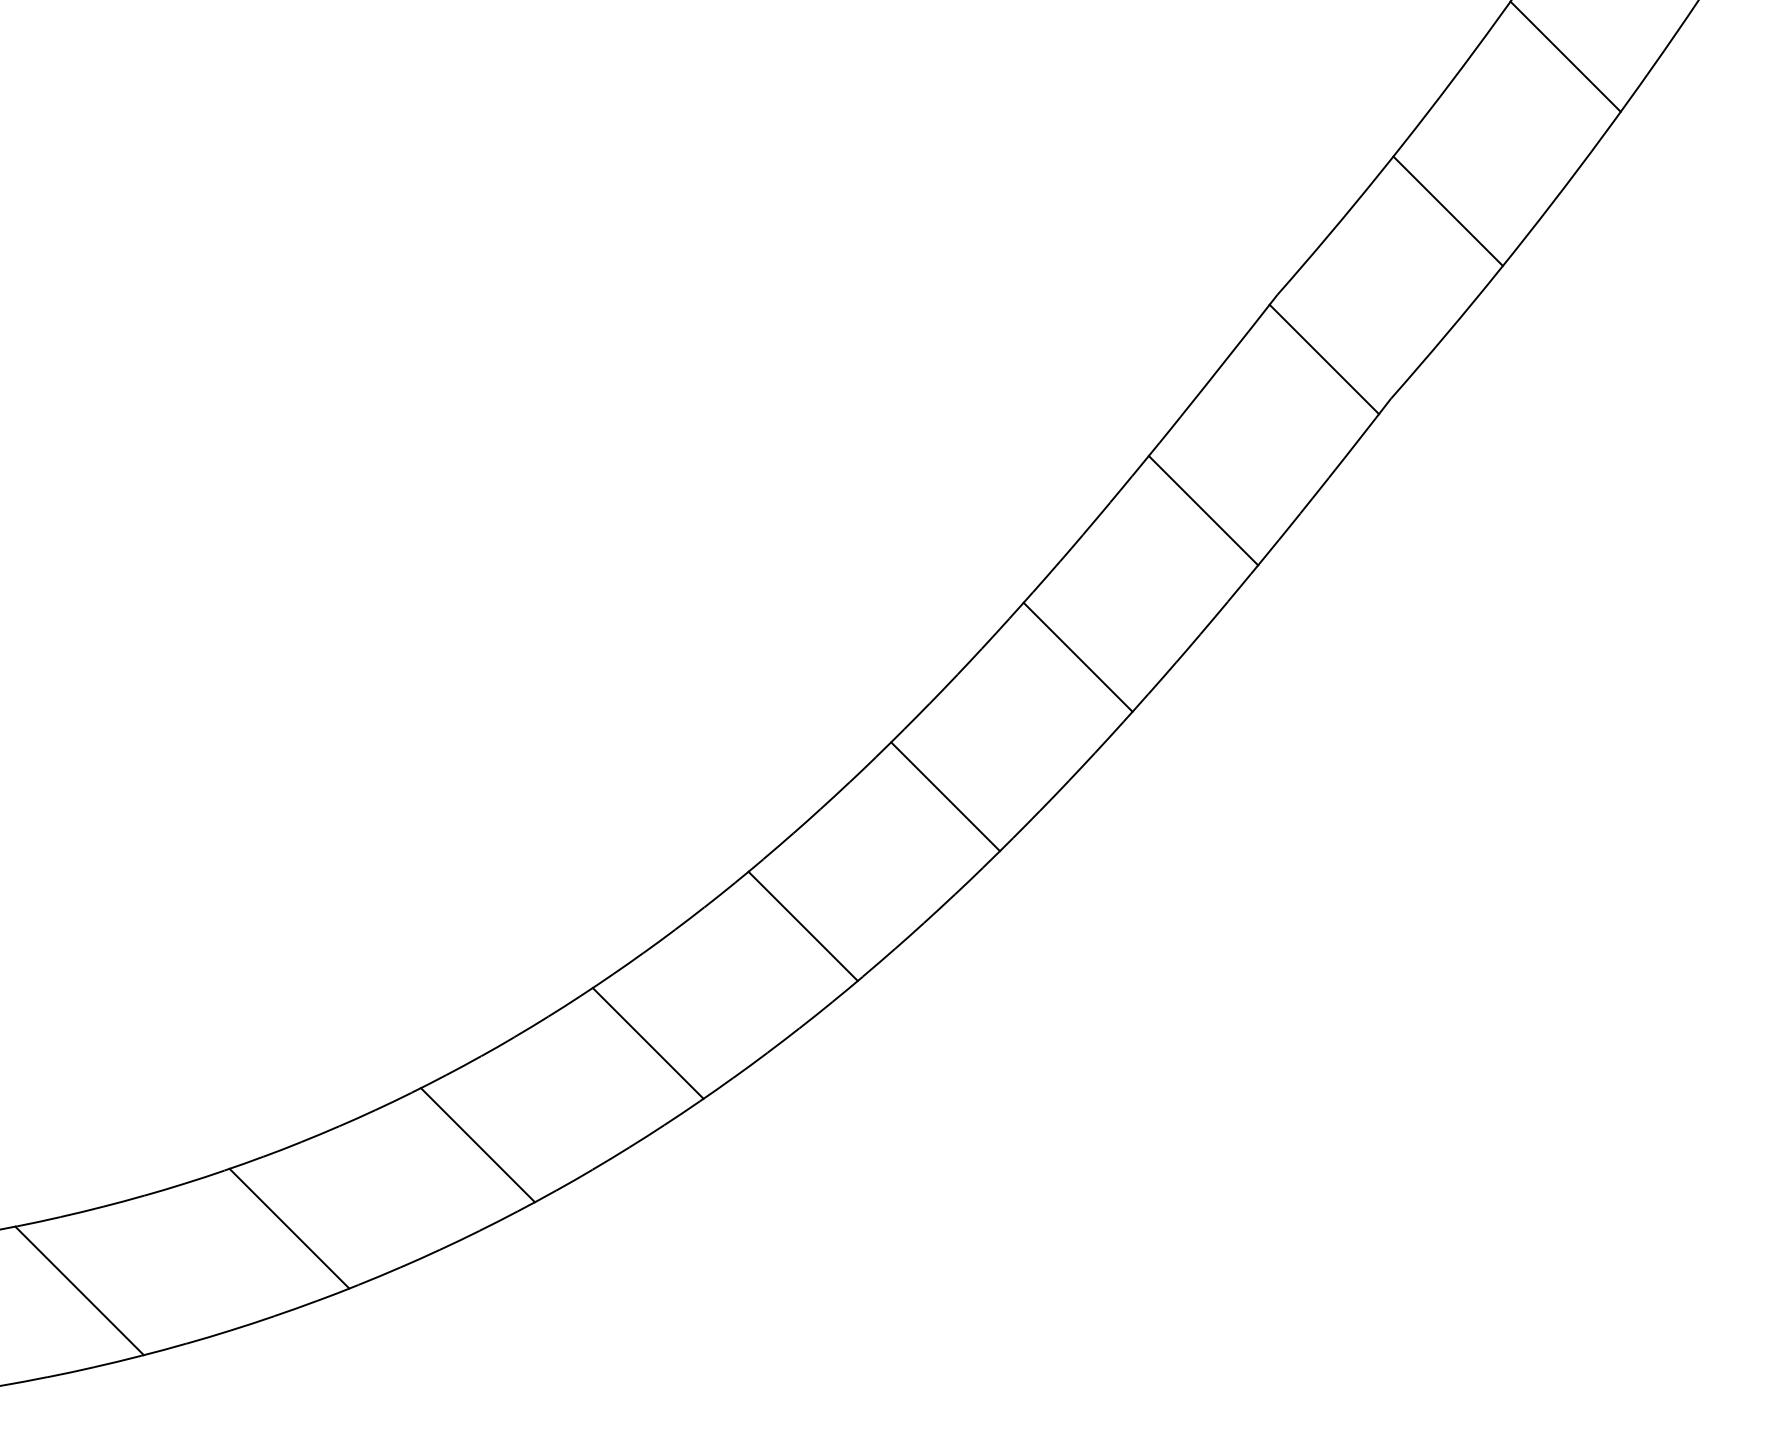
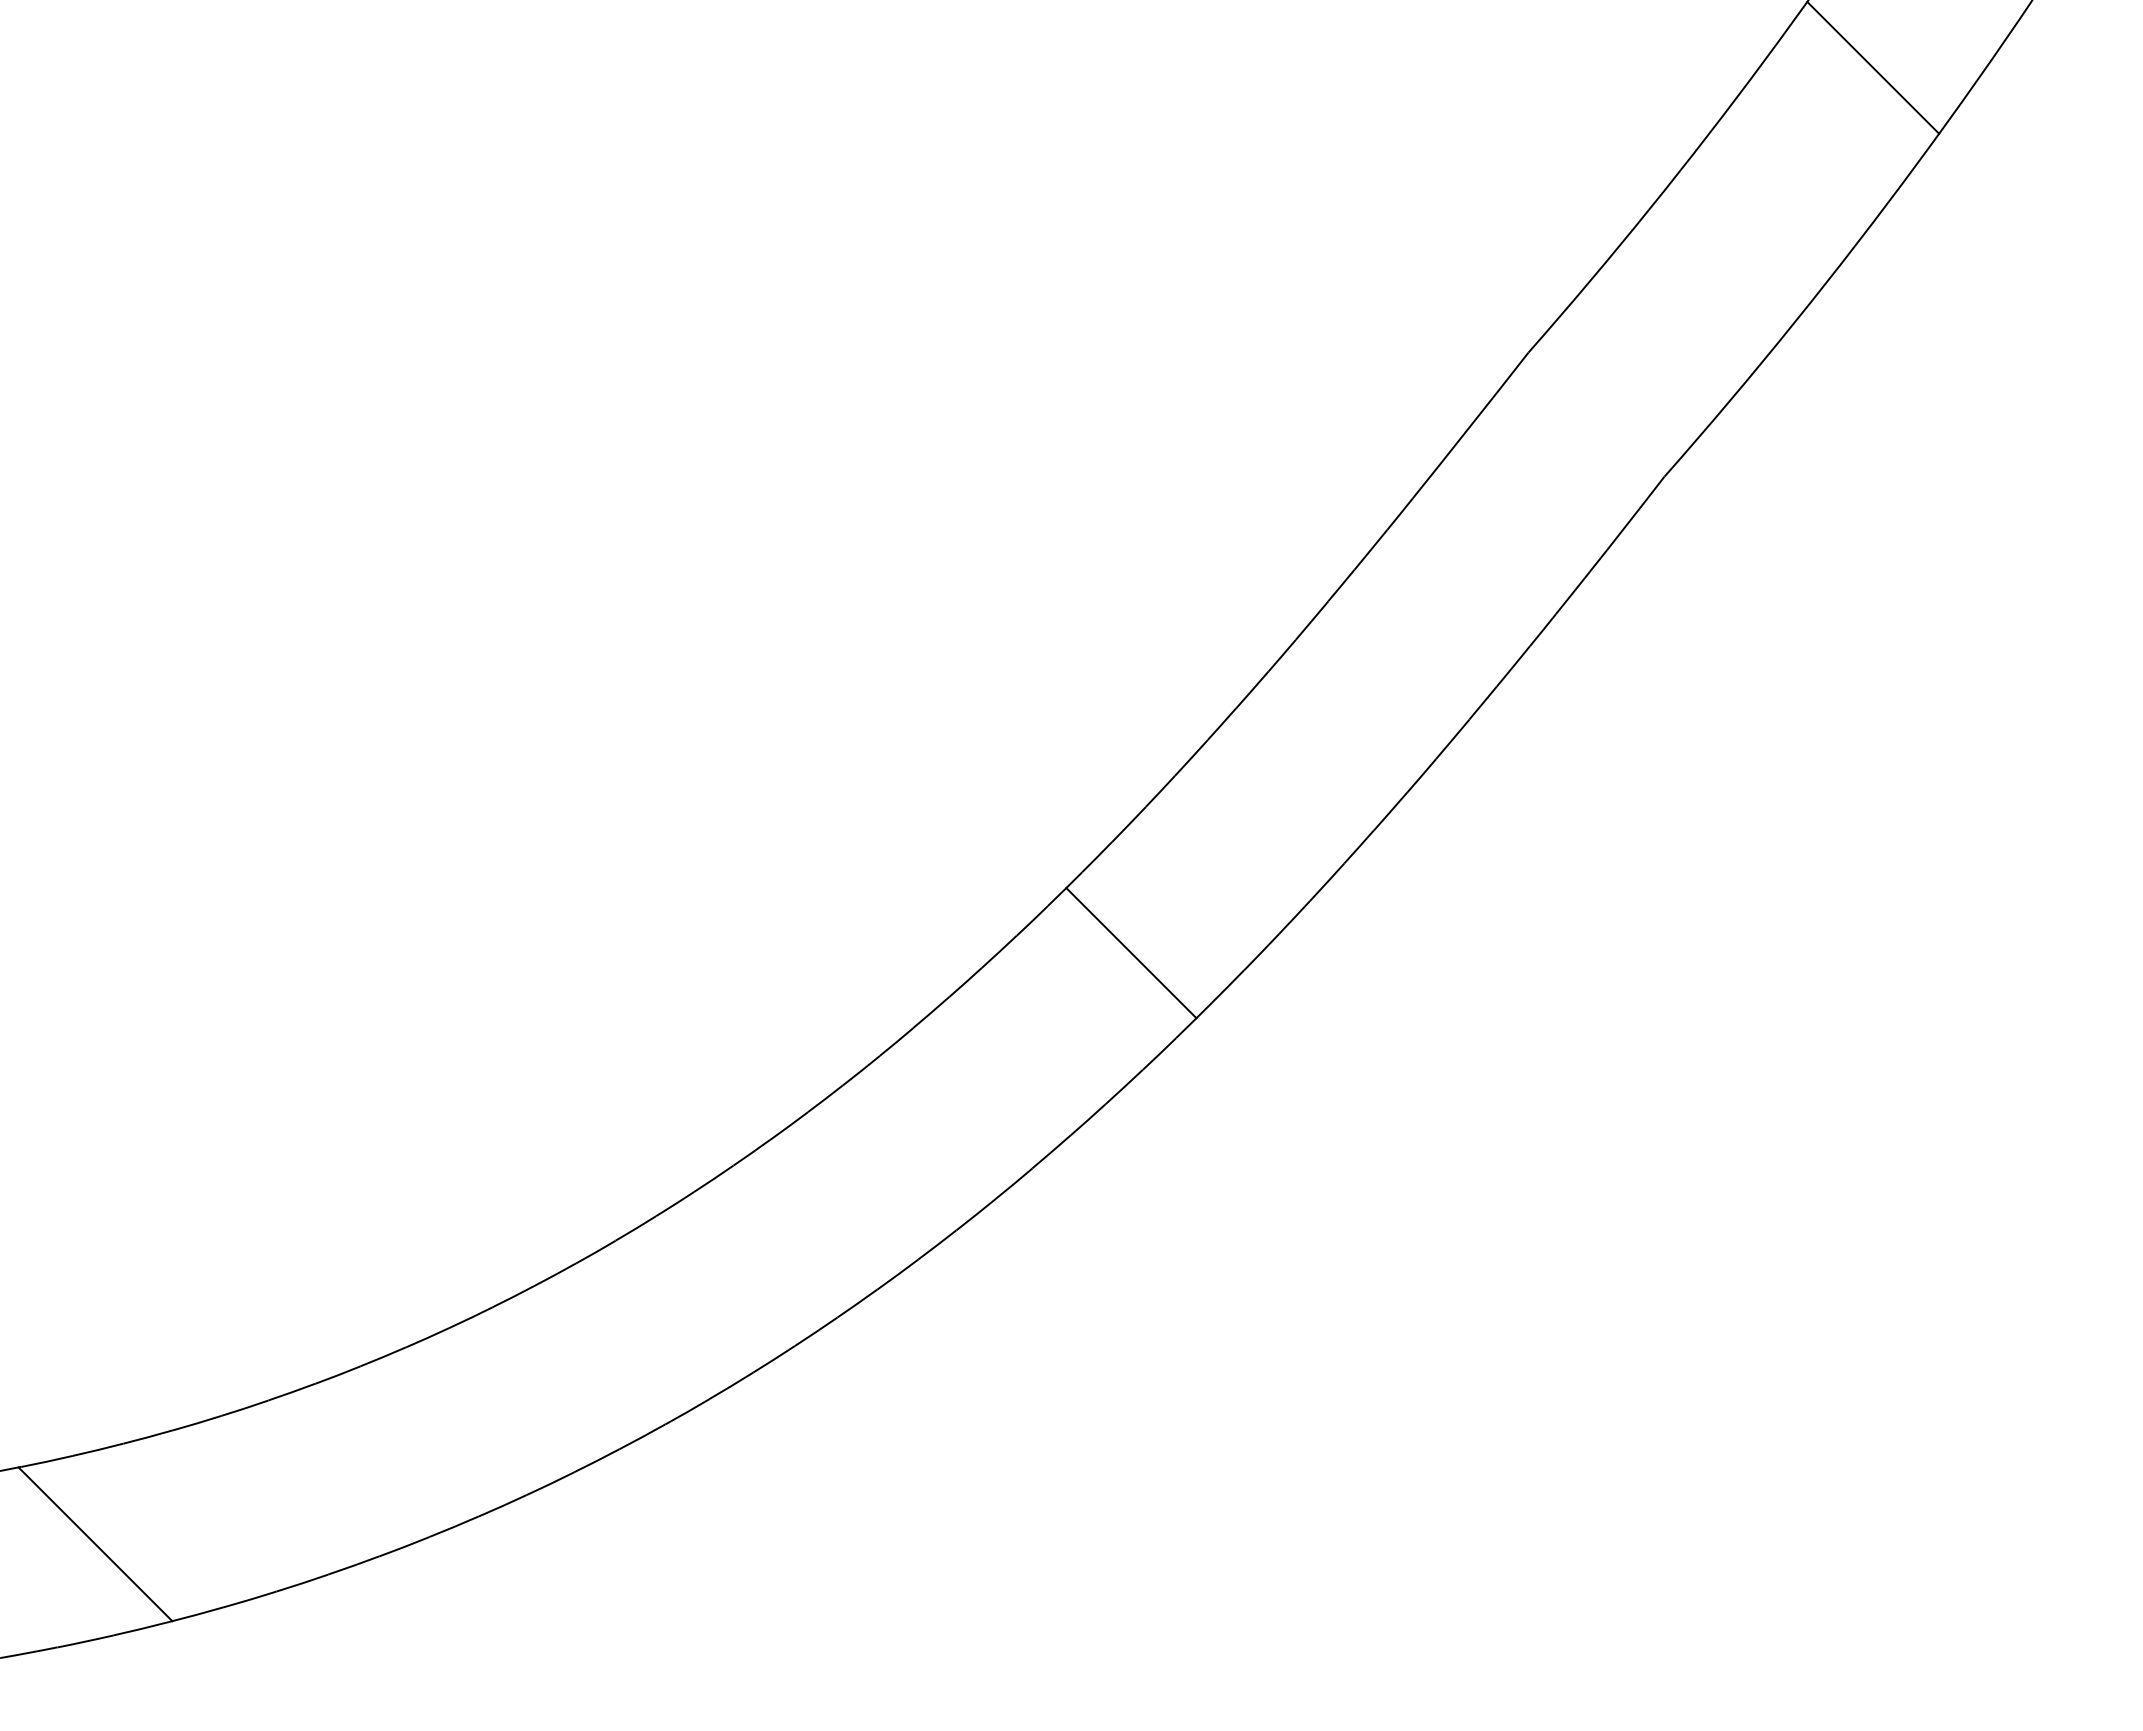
line: (1448, 211) -> (1732, 252), removed
line: (1324, 359) -> (1584, 429), removed
line: (1203, 510) -> (1439, 610), removed
line: (1077, 657) -> (1289, 786), removed
line: (802, 925) -> (960, 1107), removed
line: (648, 1042) -> (775, 1247), removed
line: (477, 1144) -> (571, 1369), removed
line: (289, 1228) -> (346, 1469), removed

